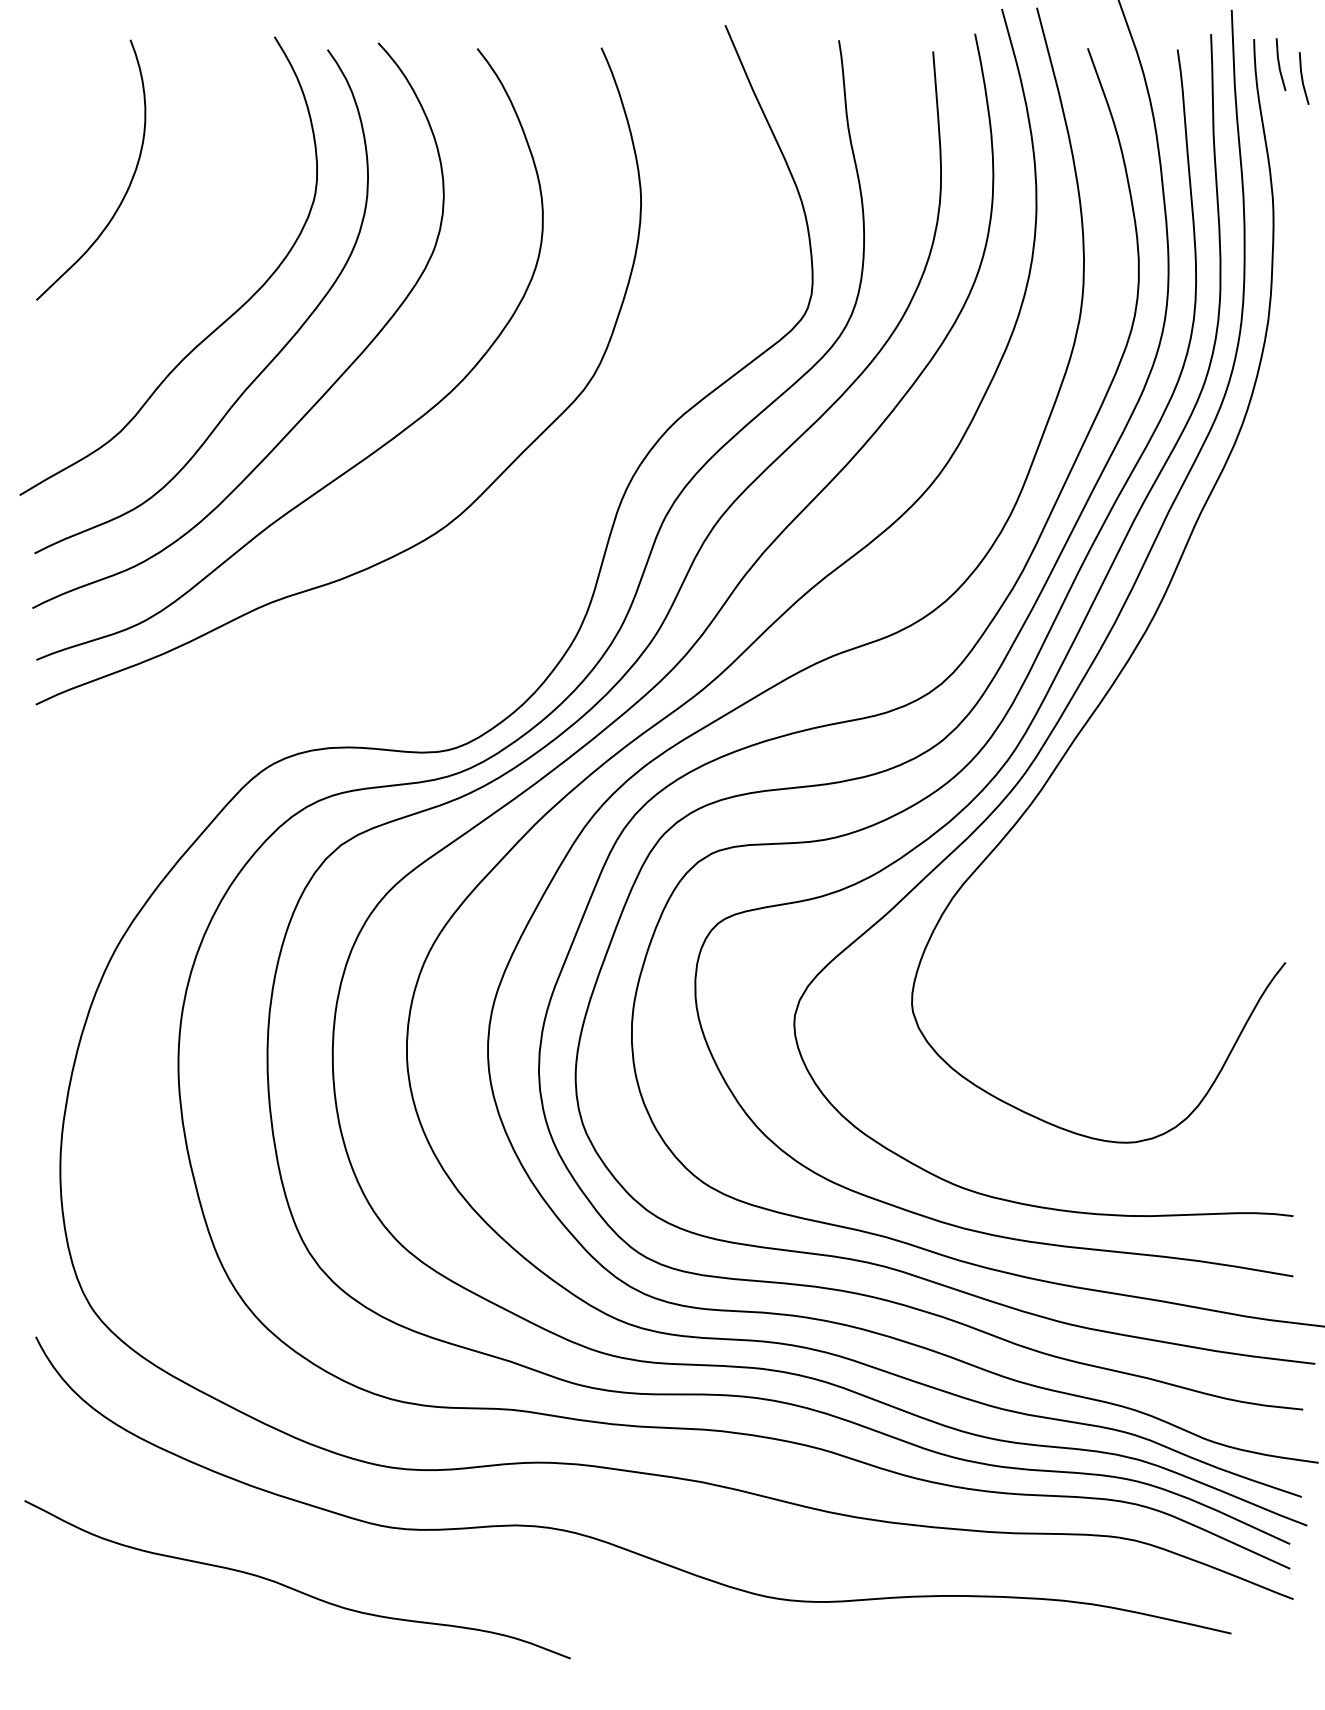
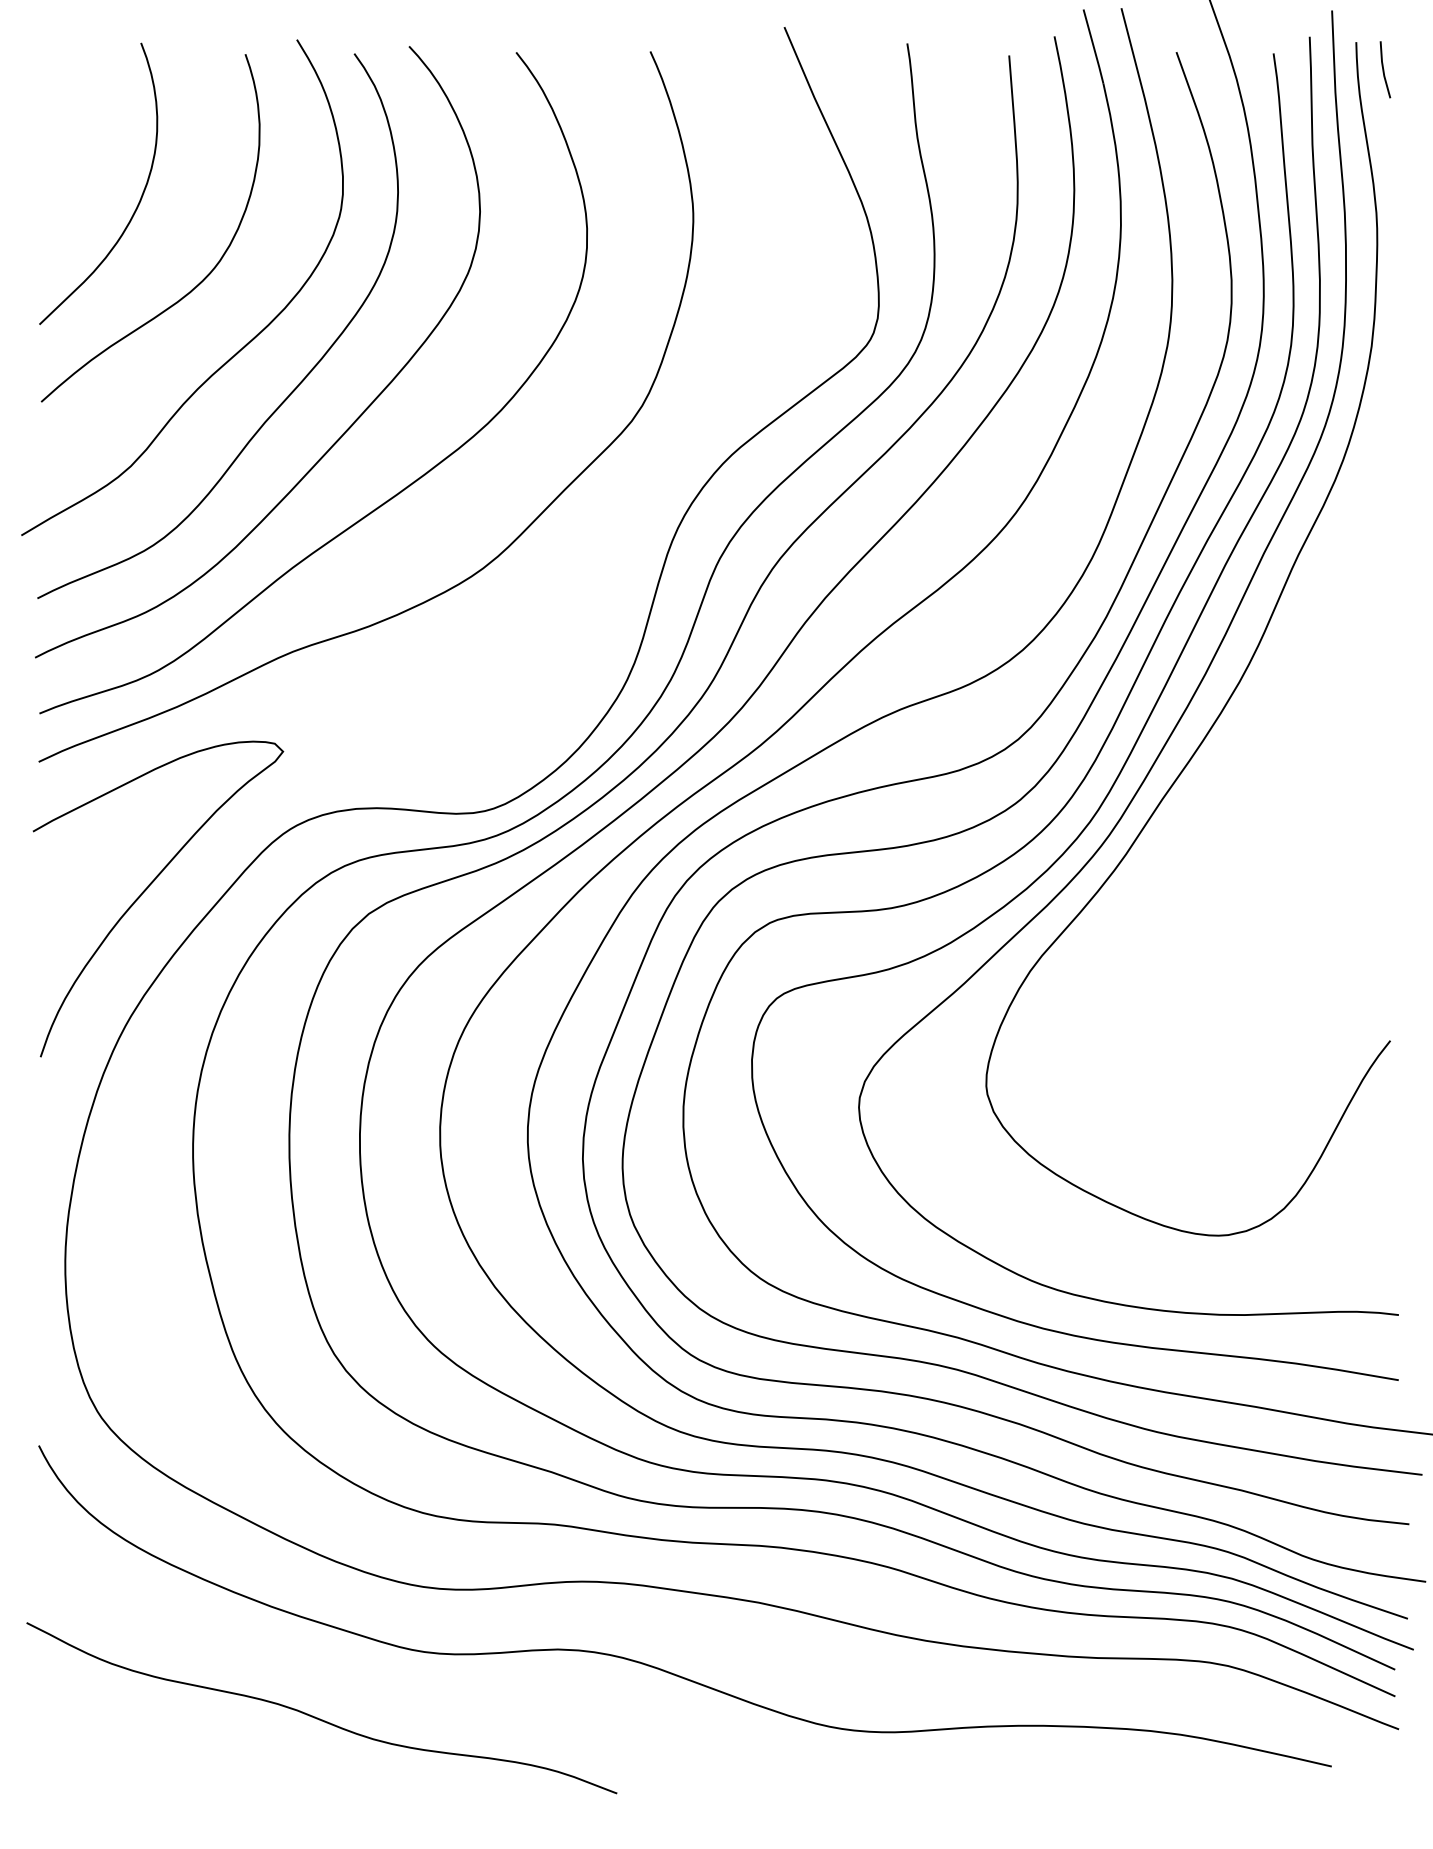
line: (1303, 78) -> (1409, 84), removed
curve: (187, 258) -> (202, 279), added
curve: (136, 822) -> (147, 889), added

